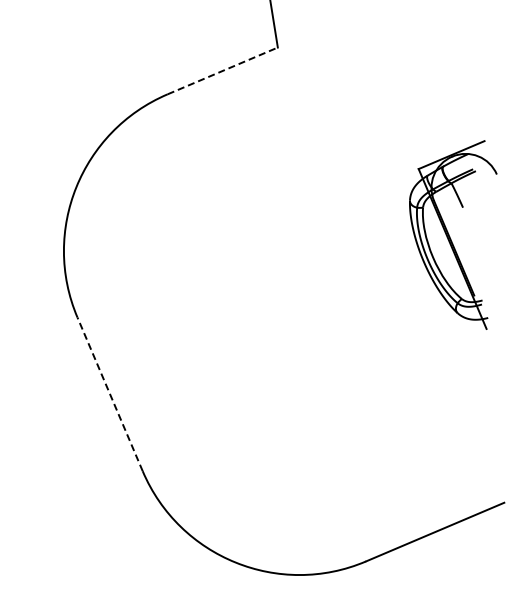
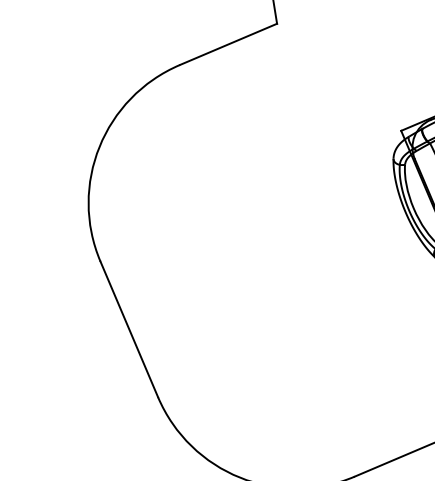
line: (222, 70) -> (228, 43), dashed -> solid
line: (109, 393) -> (128, 328), dashed -> solid

